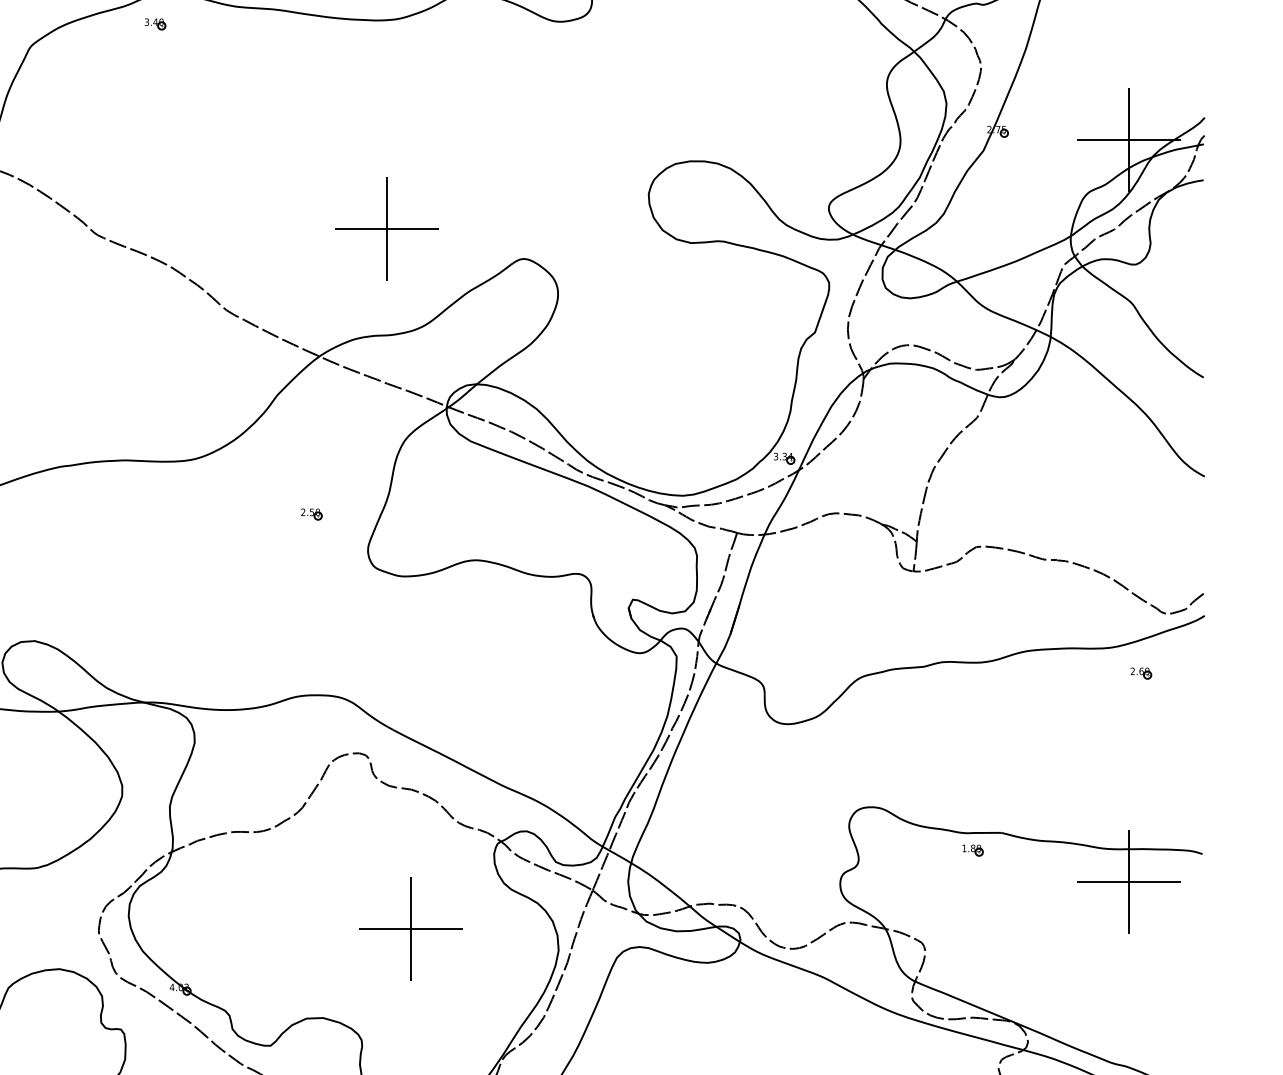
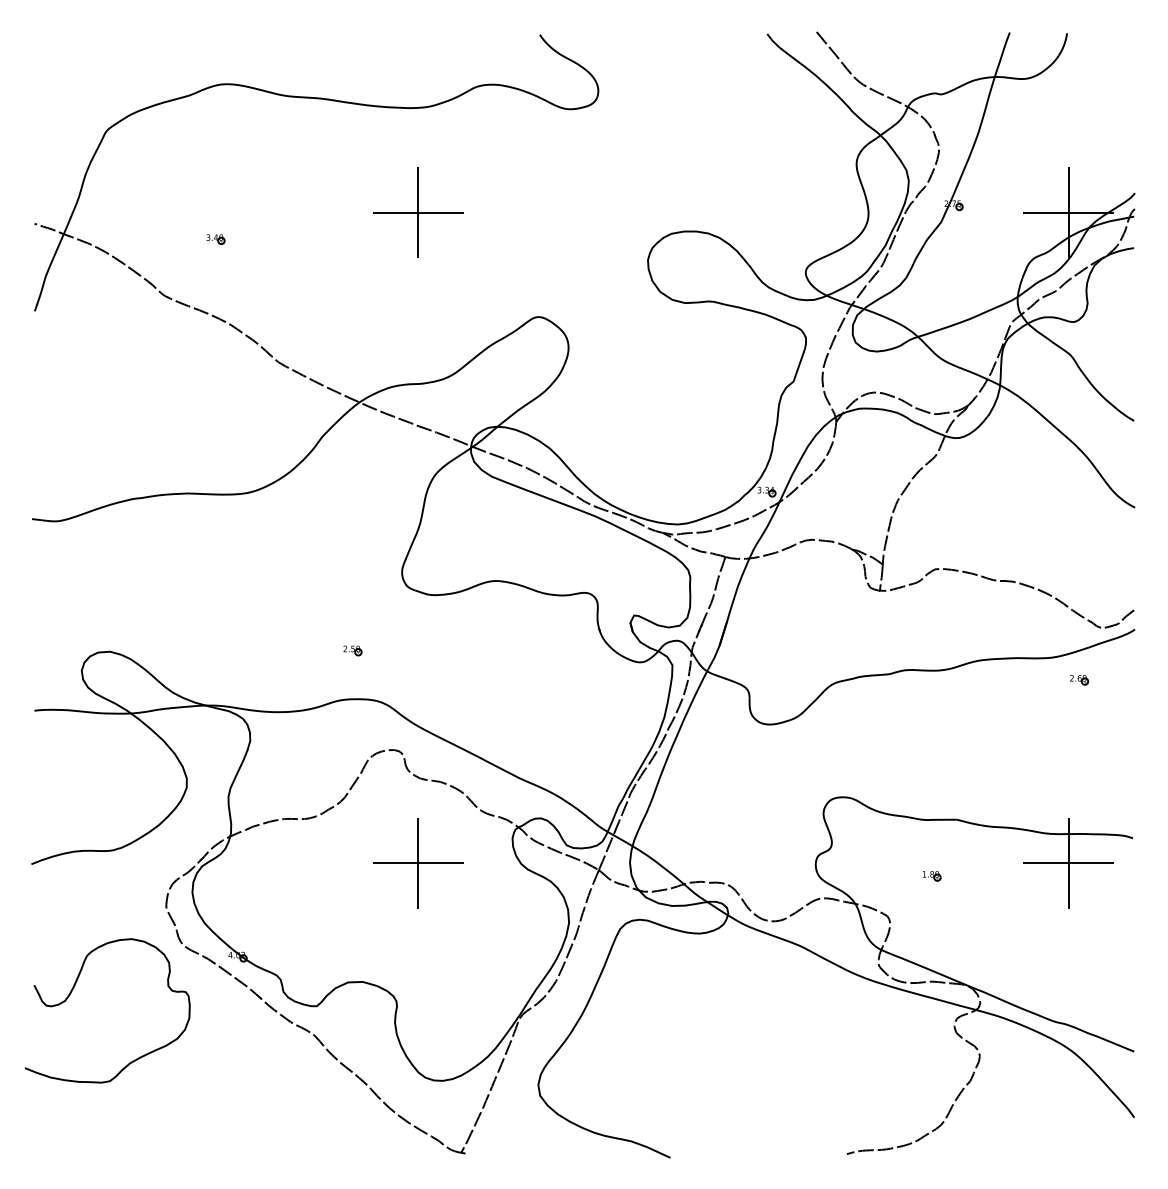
part: (155, 24) -> (215, 239), moved
part: (386, 228) -> (418, 212), moved
part: (311, 514) -> (352, 650), moved
part: (973, 850) -> (932, 876), moved
part: (410, 929) -> (418, 863), moved

